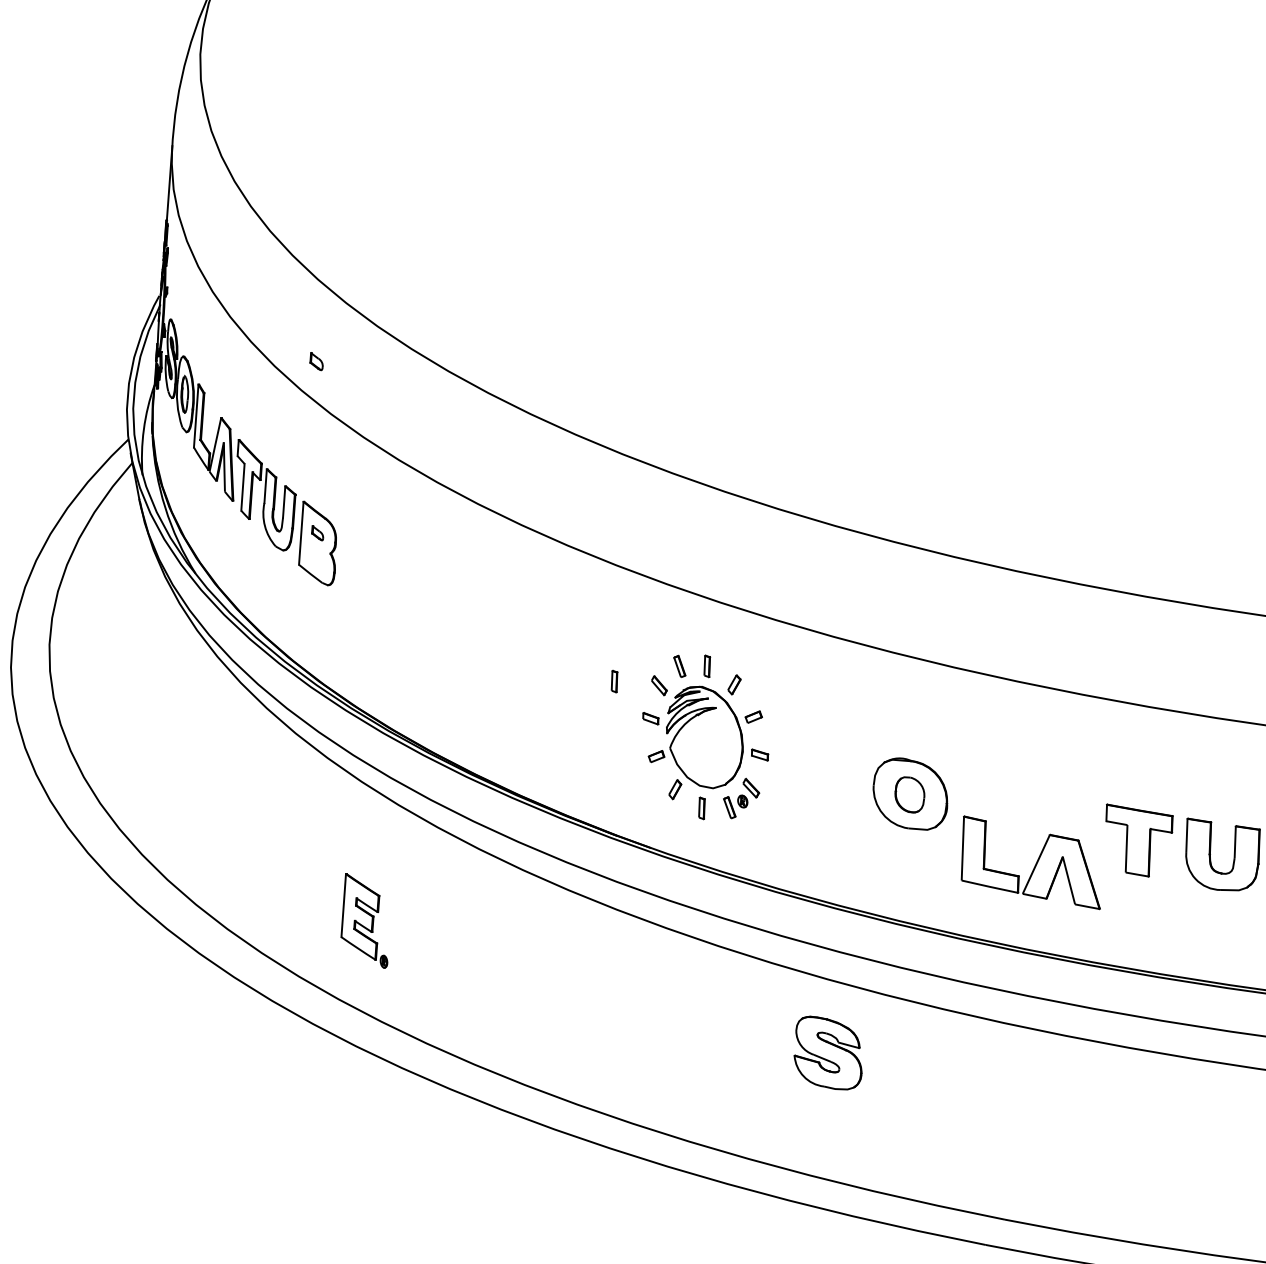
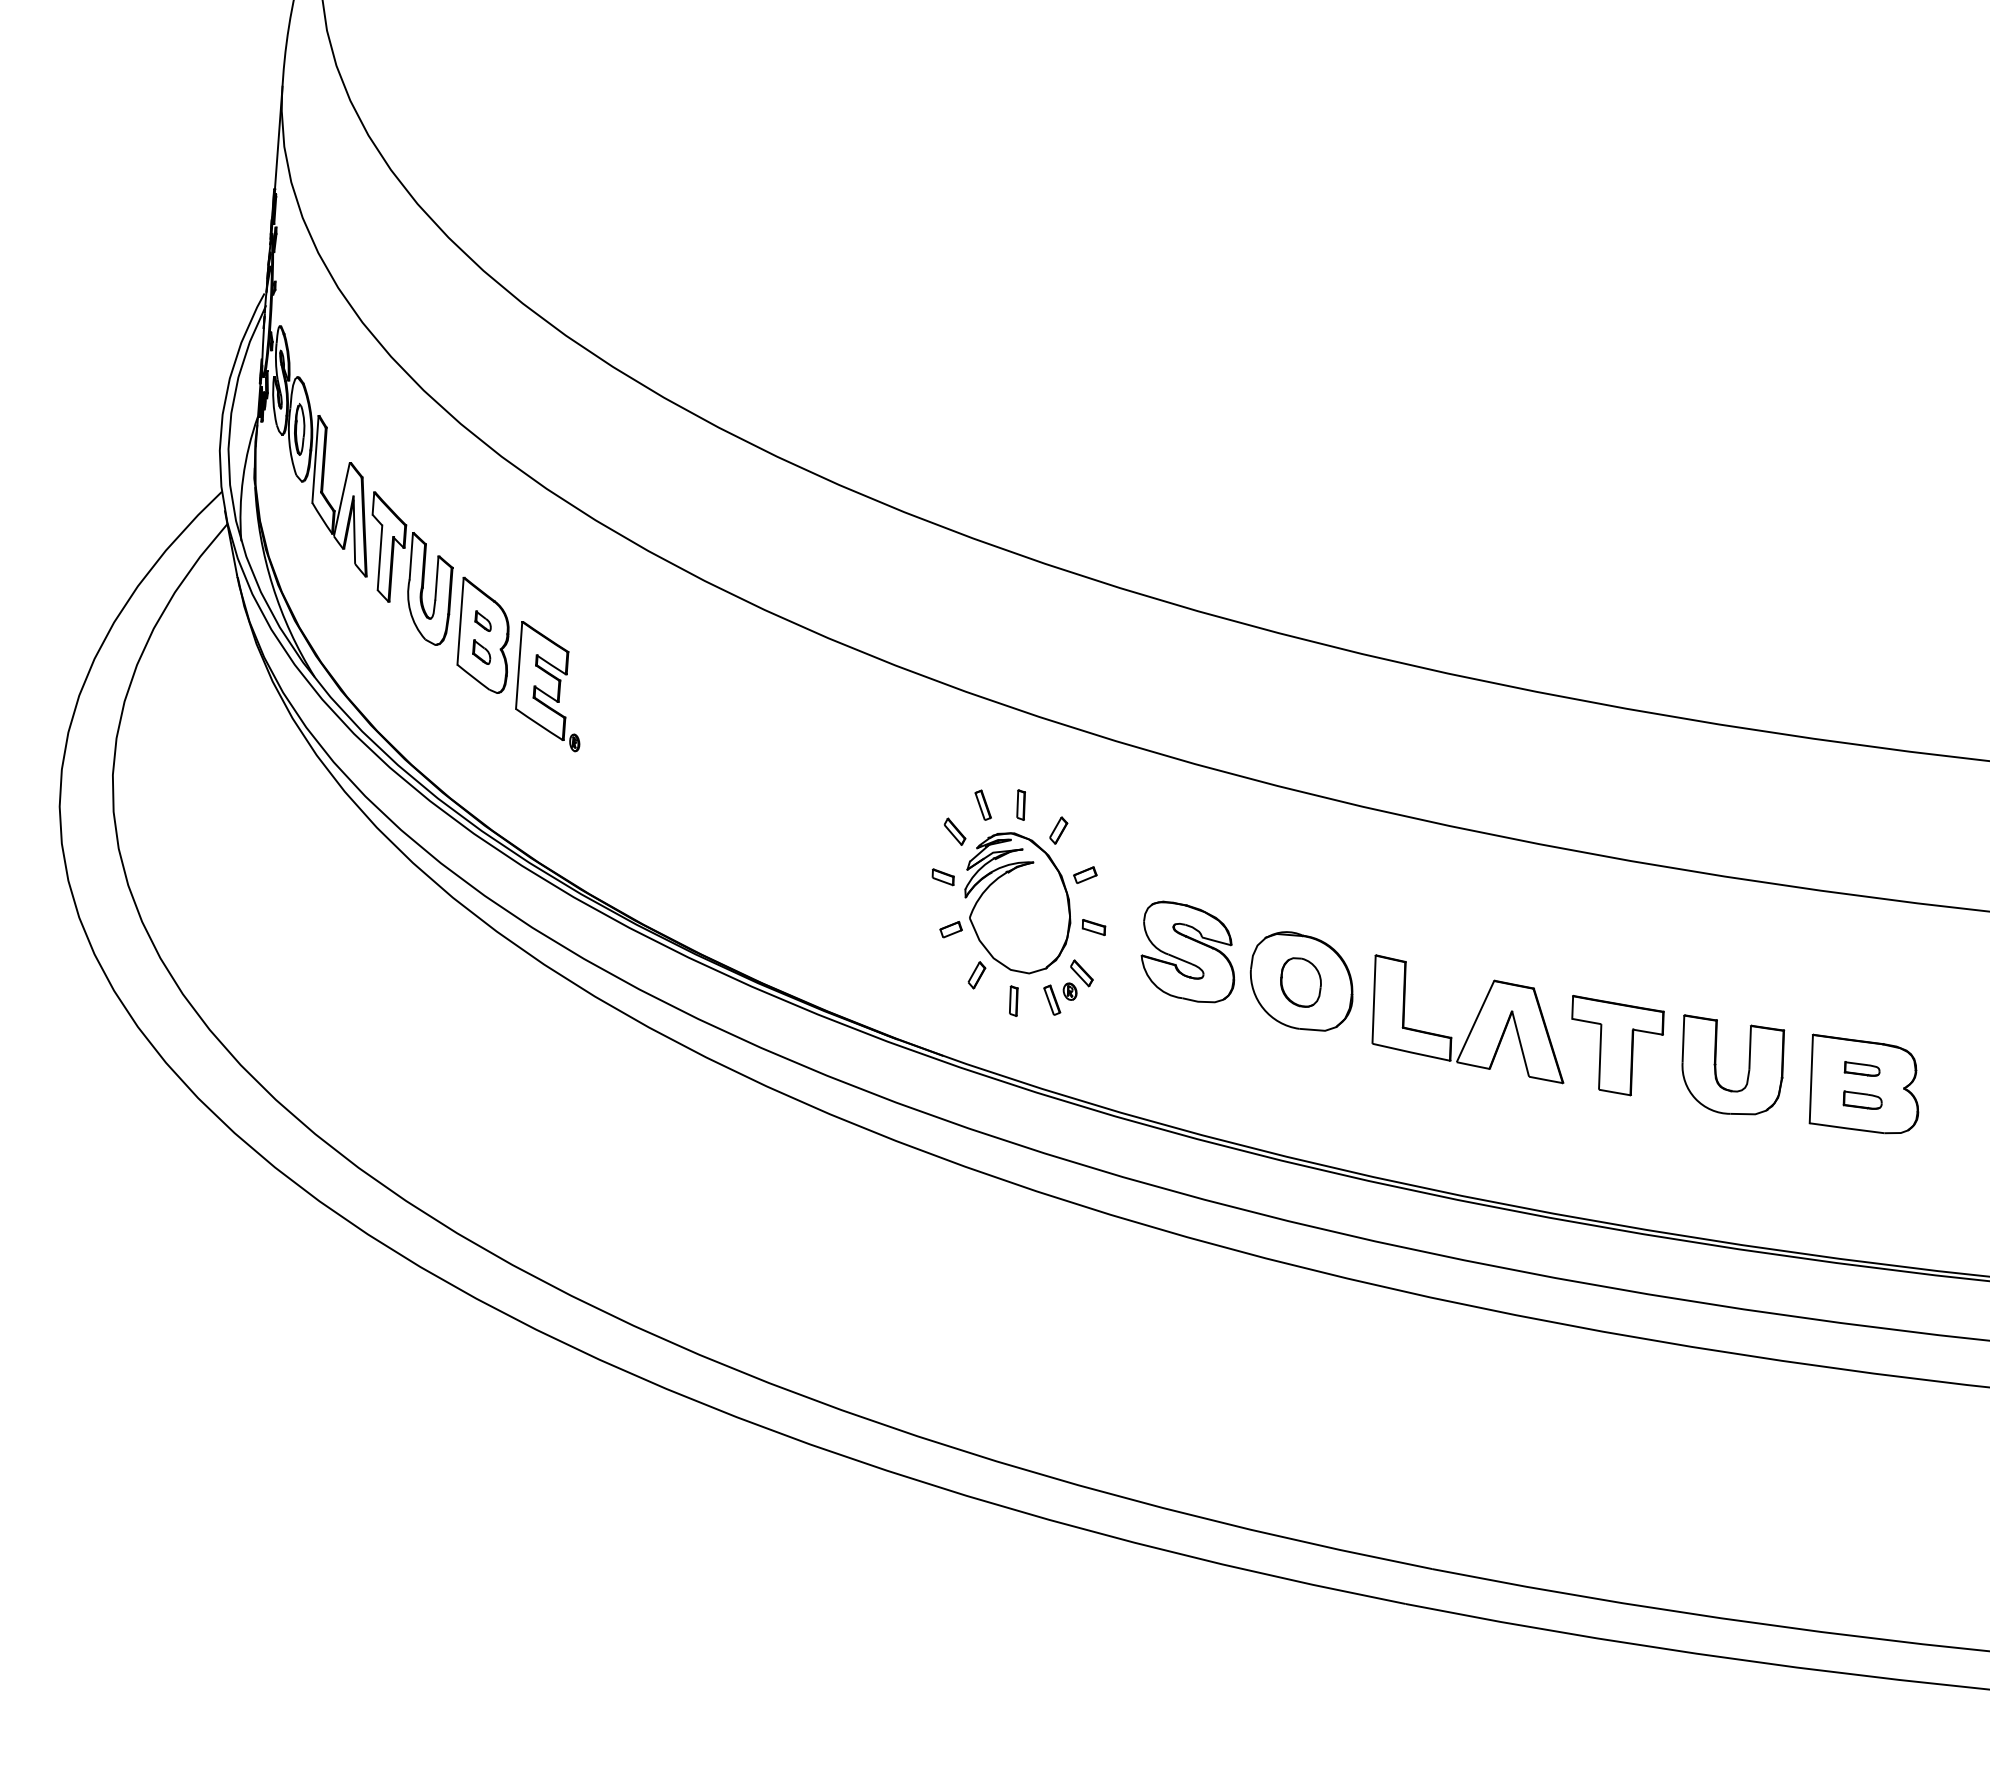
part: (316, 361) -> (481, 651), moved
part: (614, 681) -> (892, 825), removed
part: (1034, 865) -> (1473, 1023), moved
part: (364, 920) -> (547, 686), moved
part: (827, 1052) -> (1187, 951), moved

